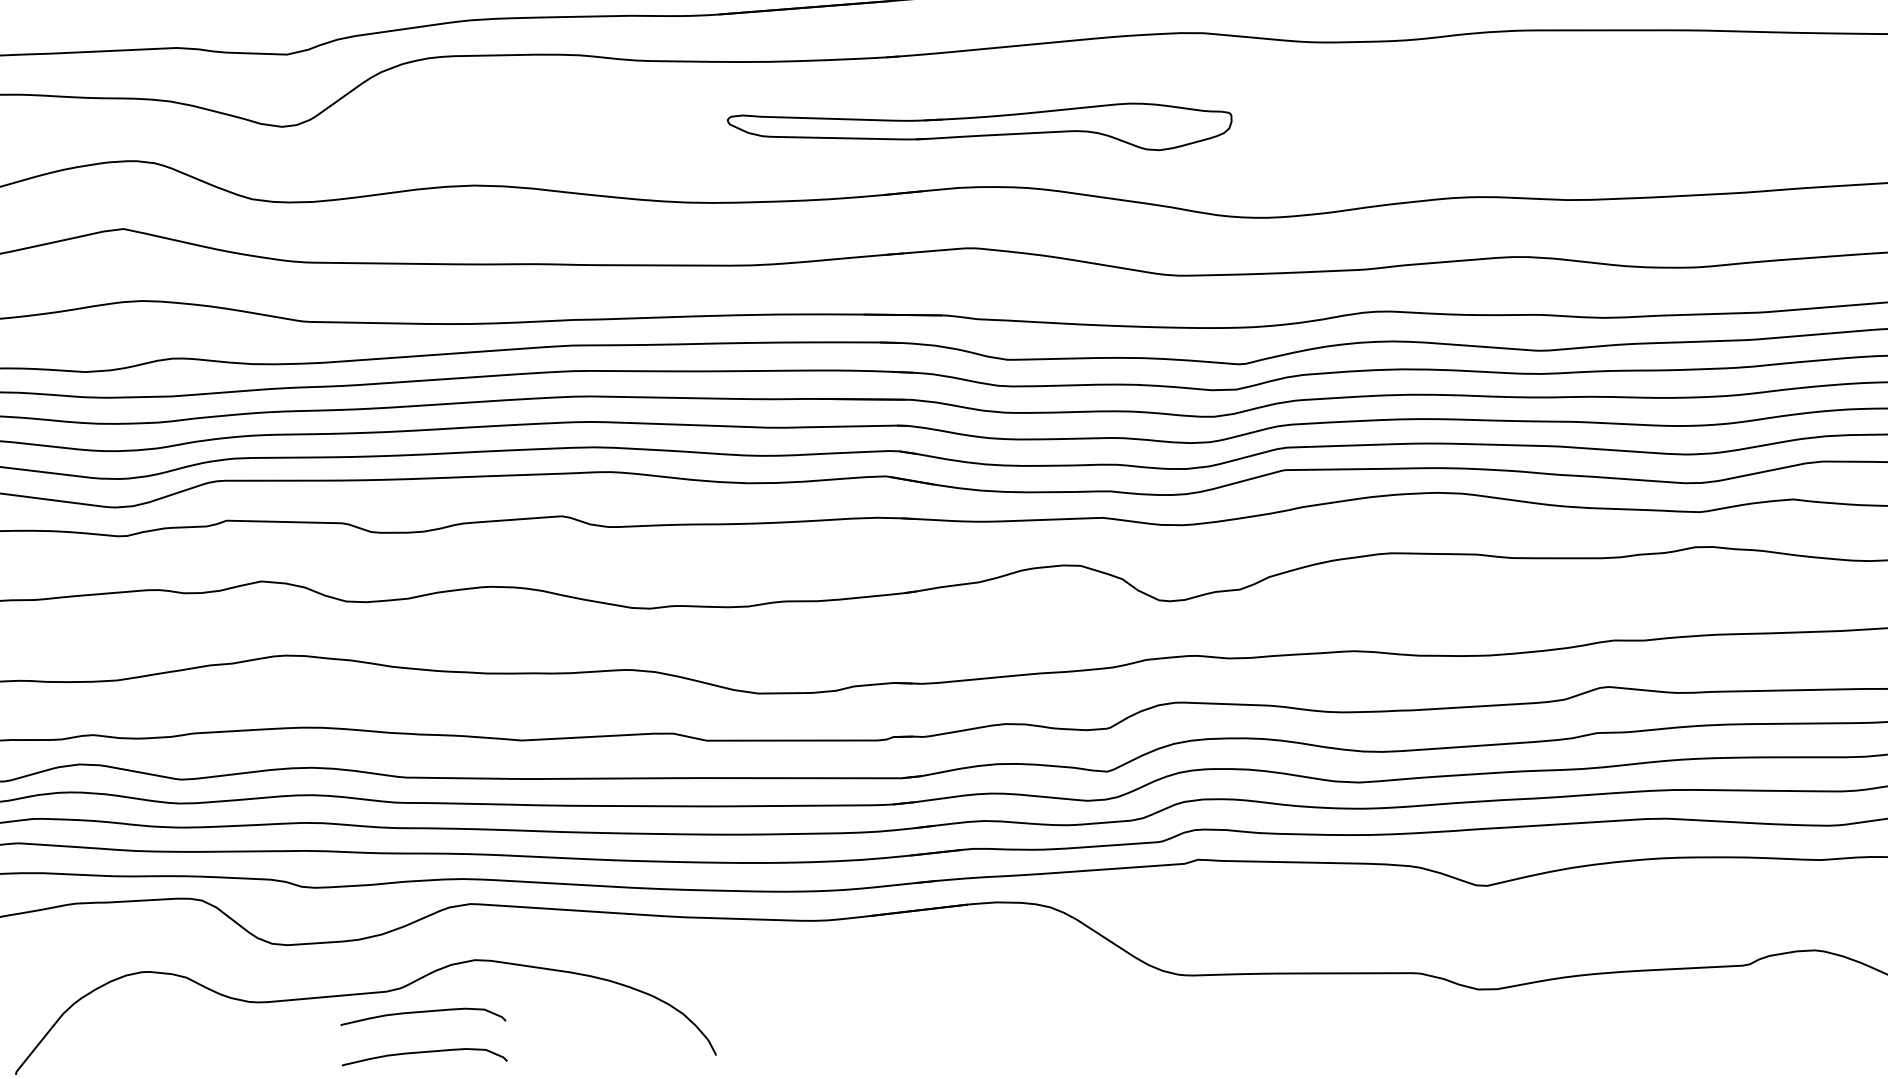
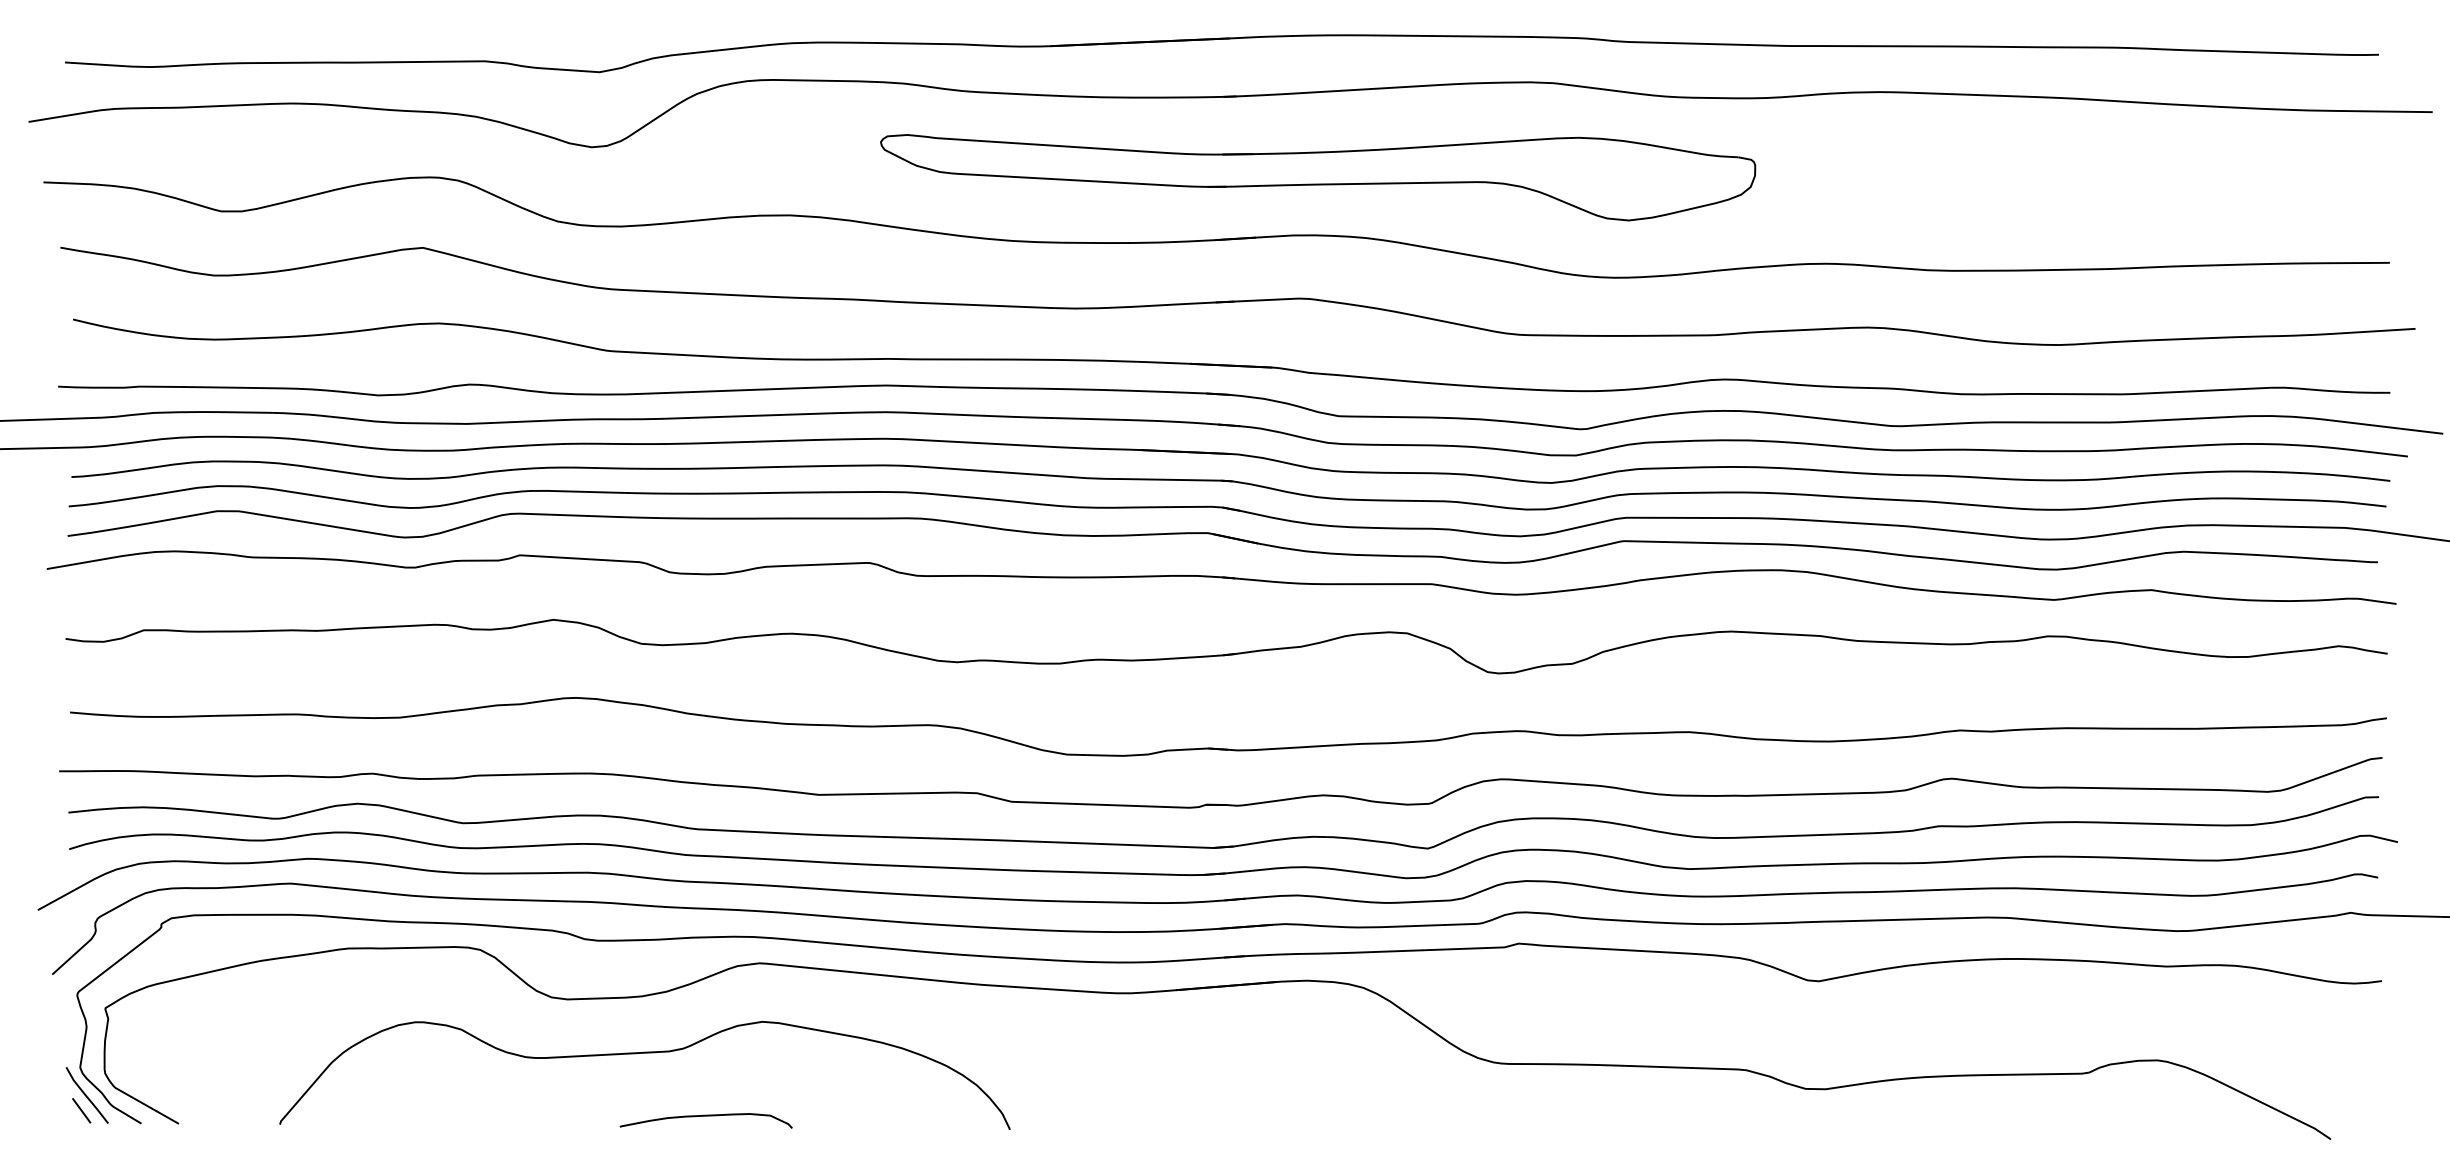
part: (980, 131) -> (1318, 177), size x1.67
curve: (422, 1012) -> (705, 1074), removed

